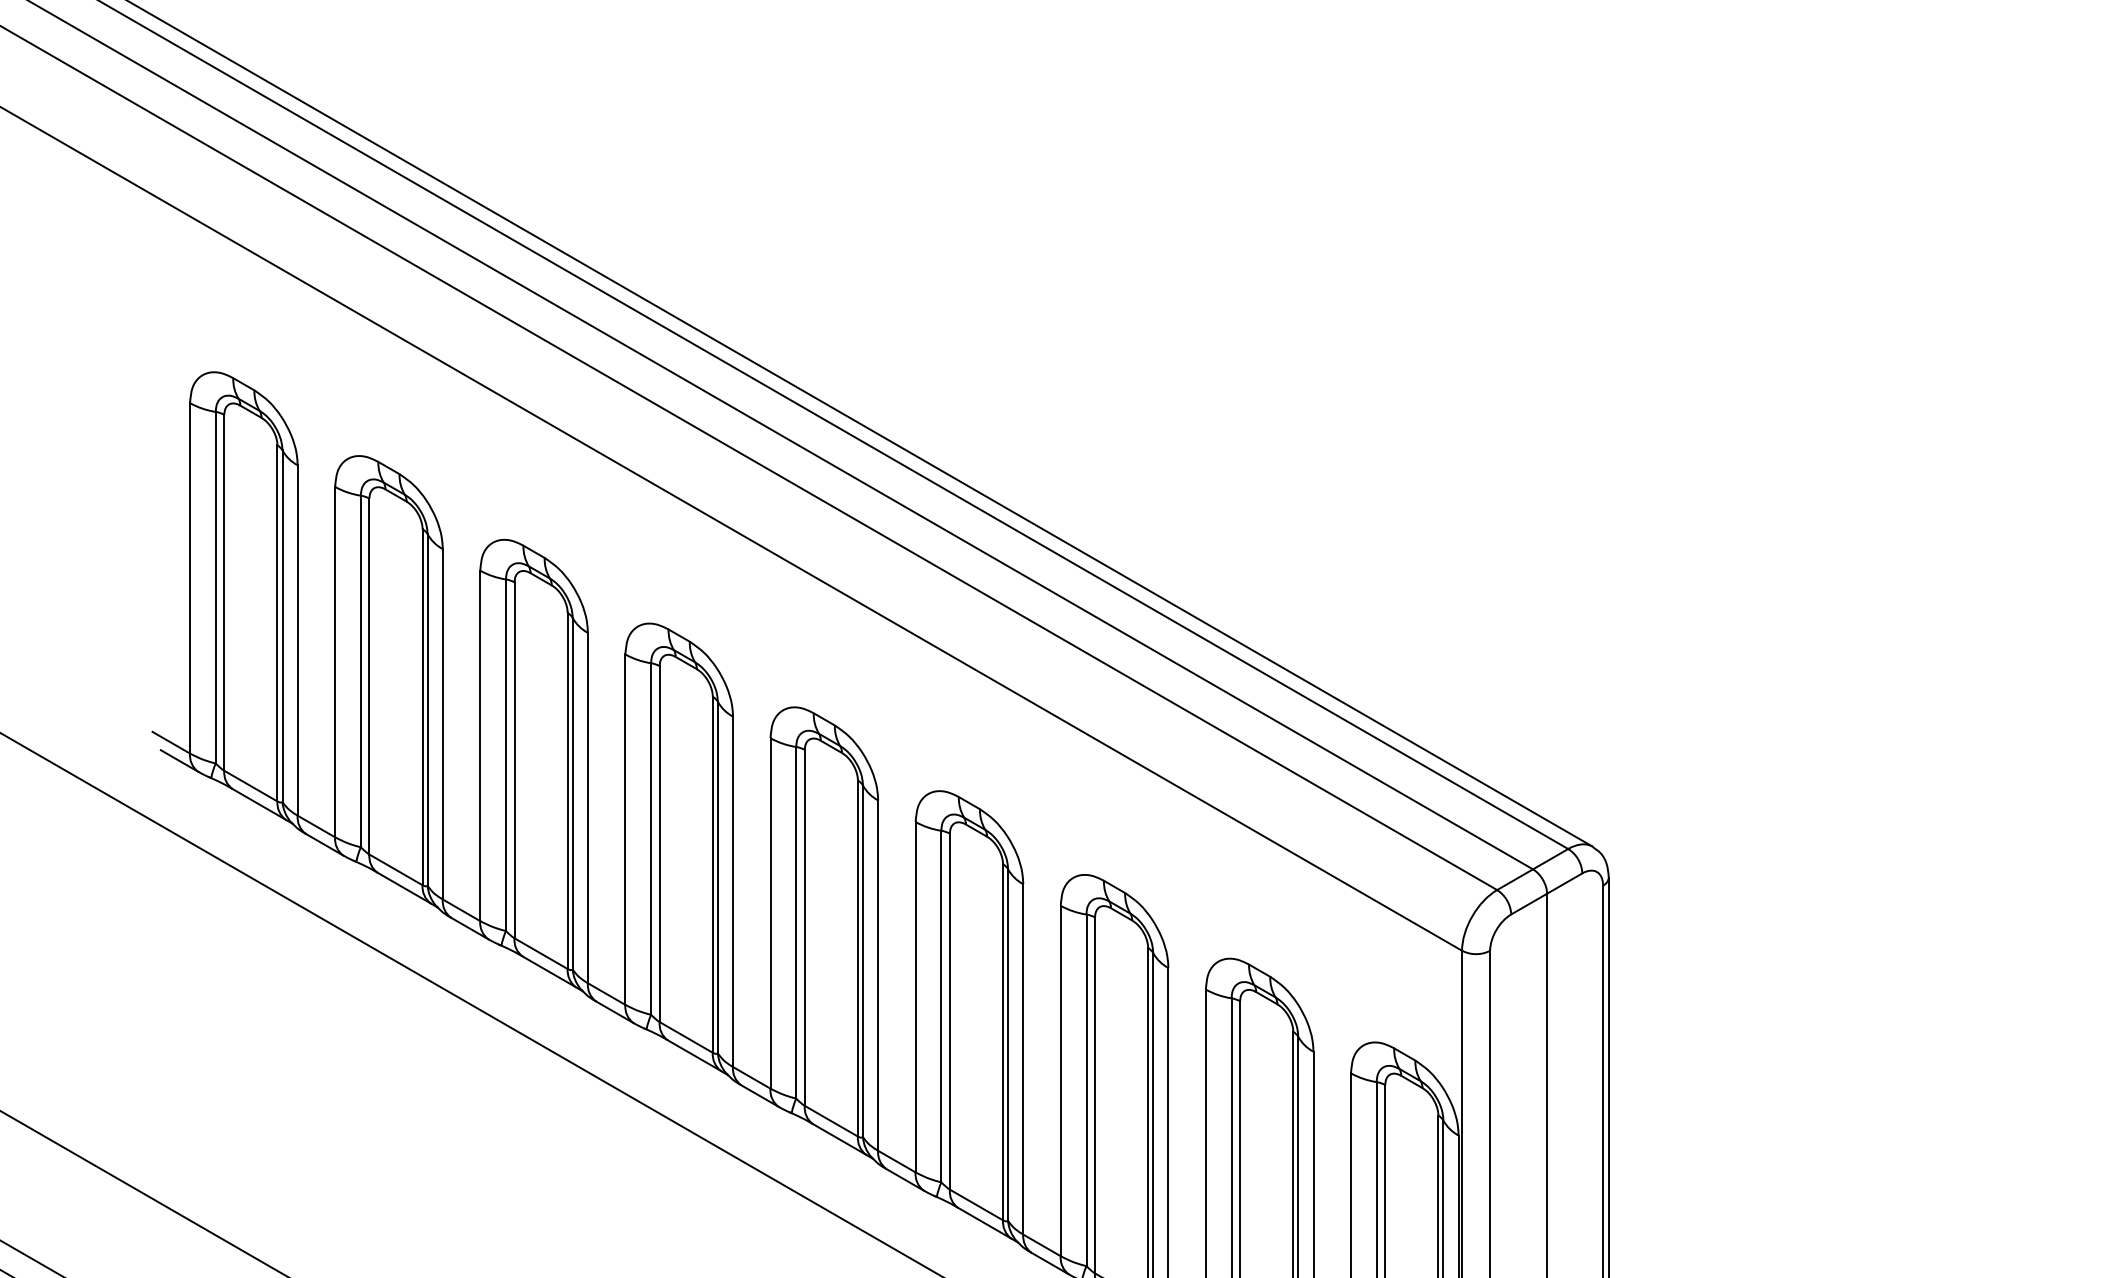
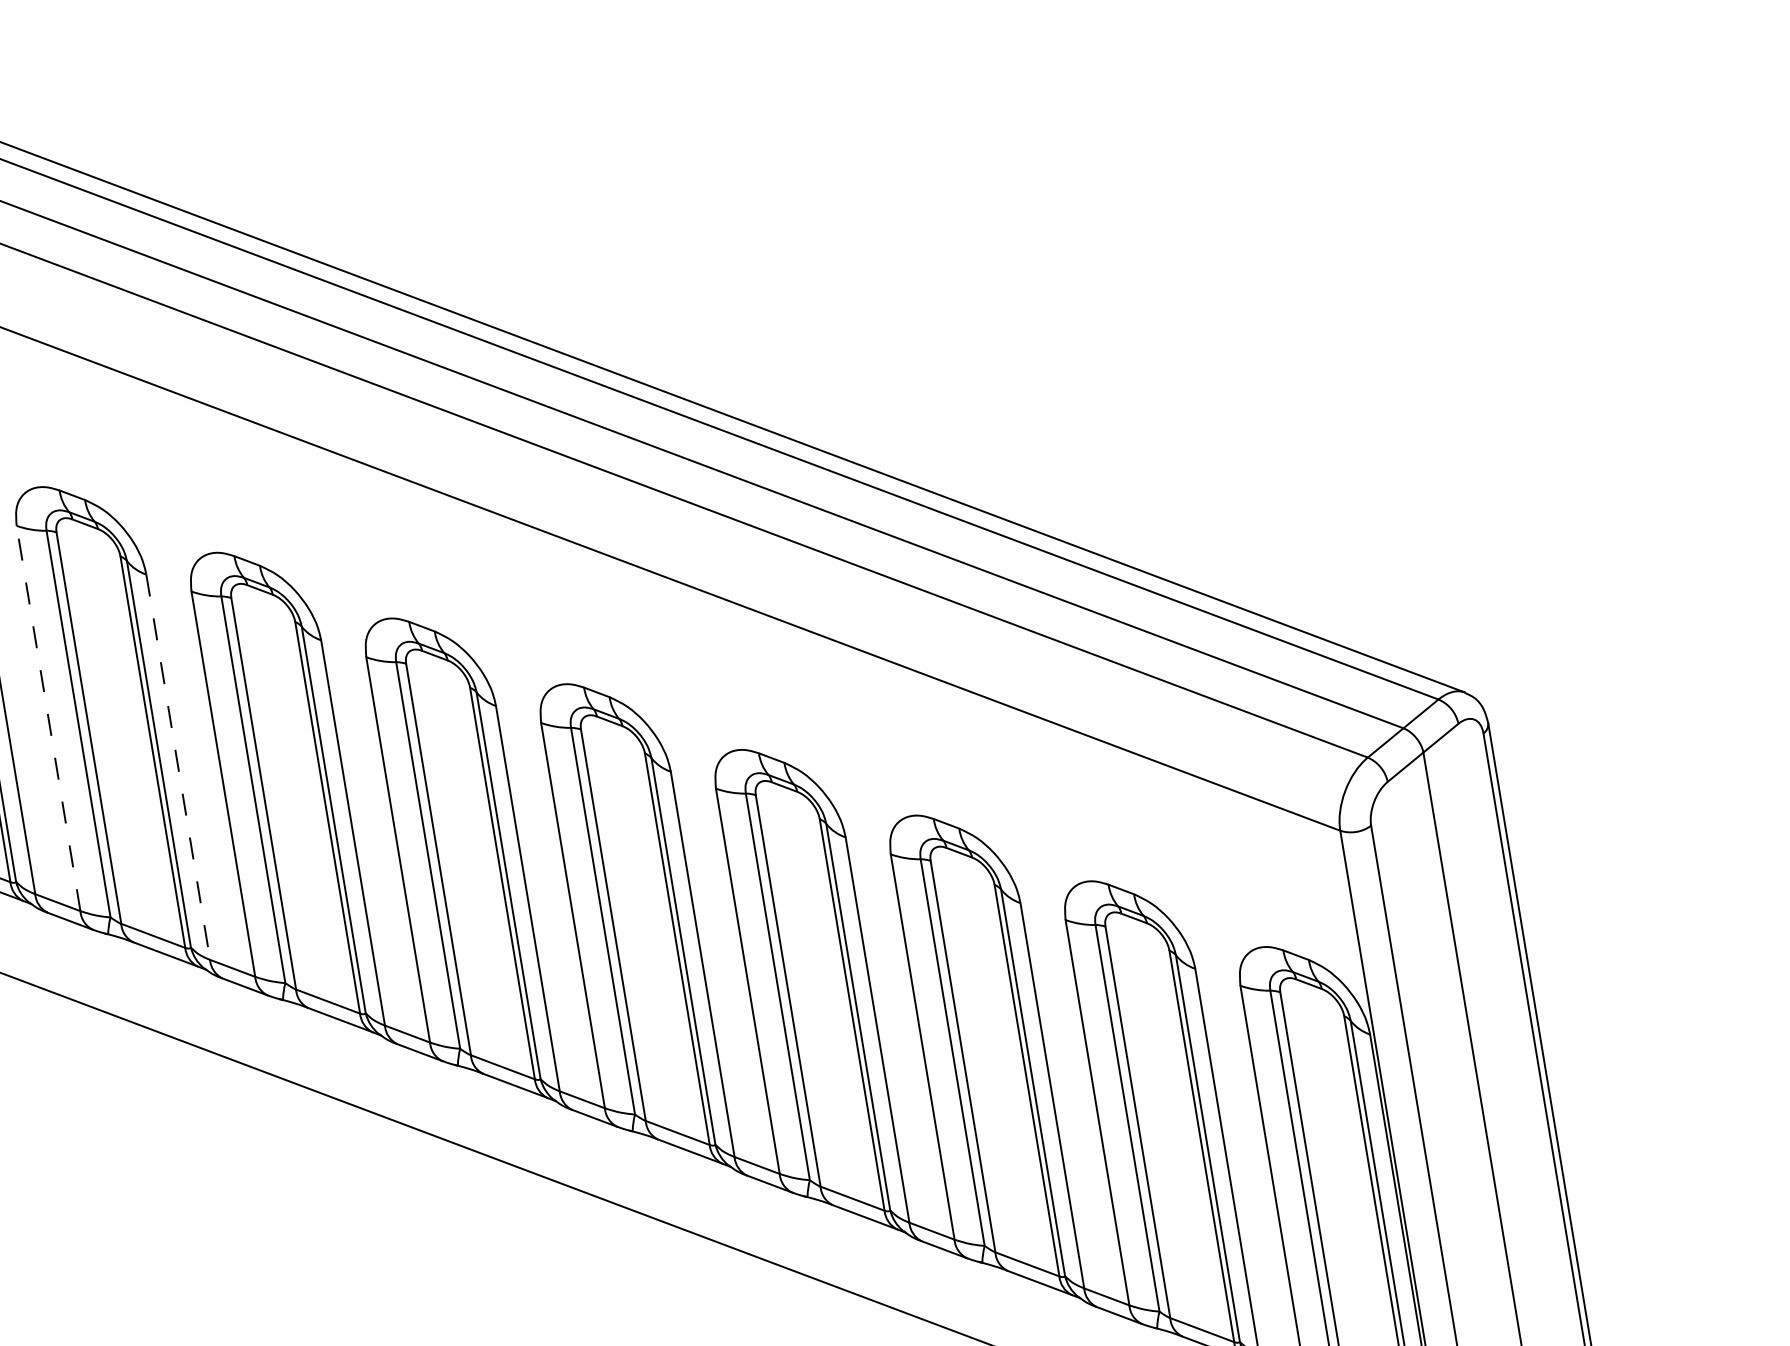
line: (335, 661) -> (48, 717), solid -> dashed
line: (442, 724) -> (177, 767), solid -> dashed

